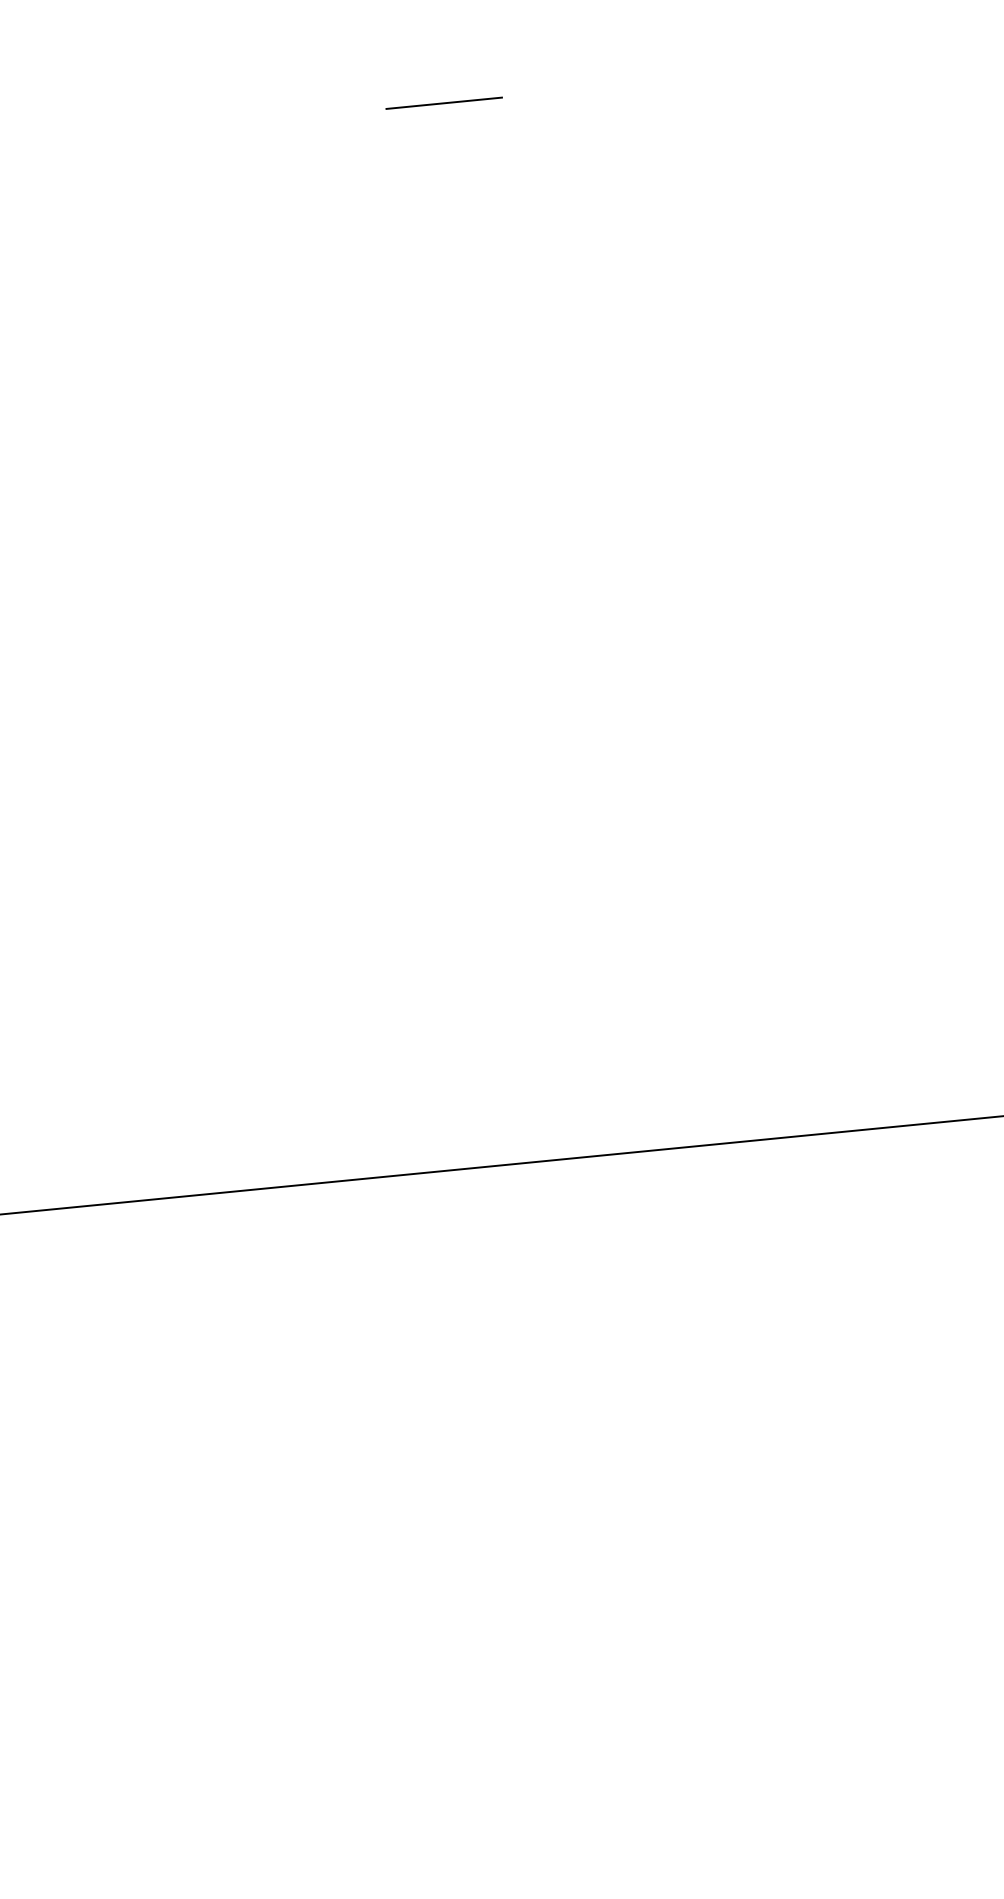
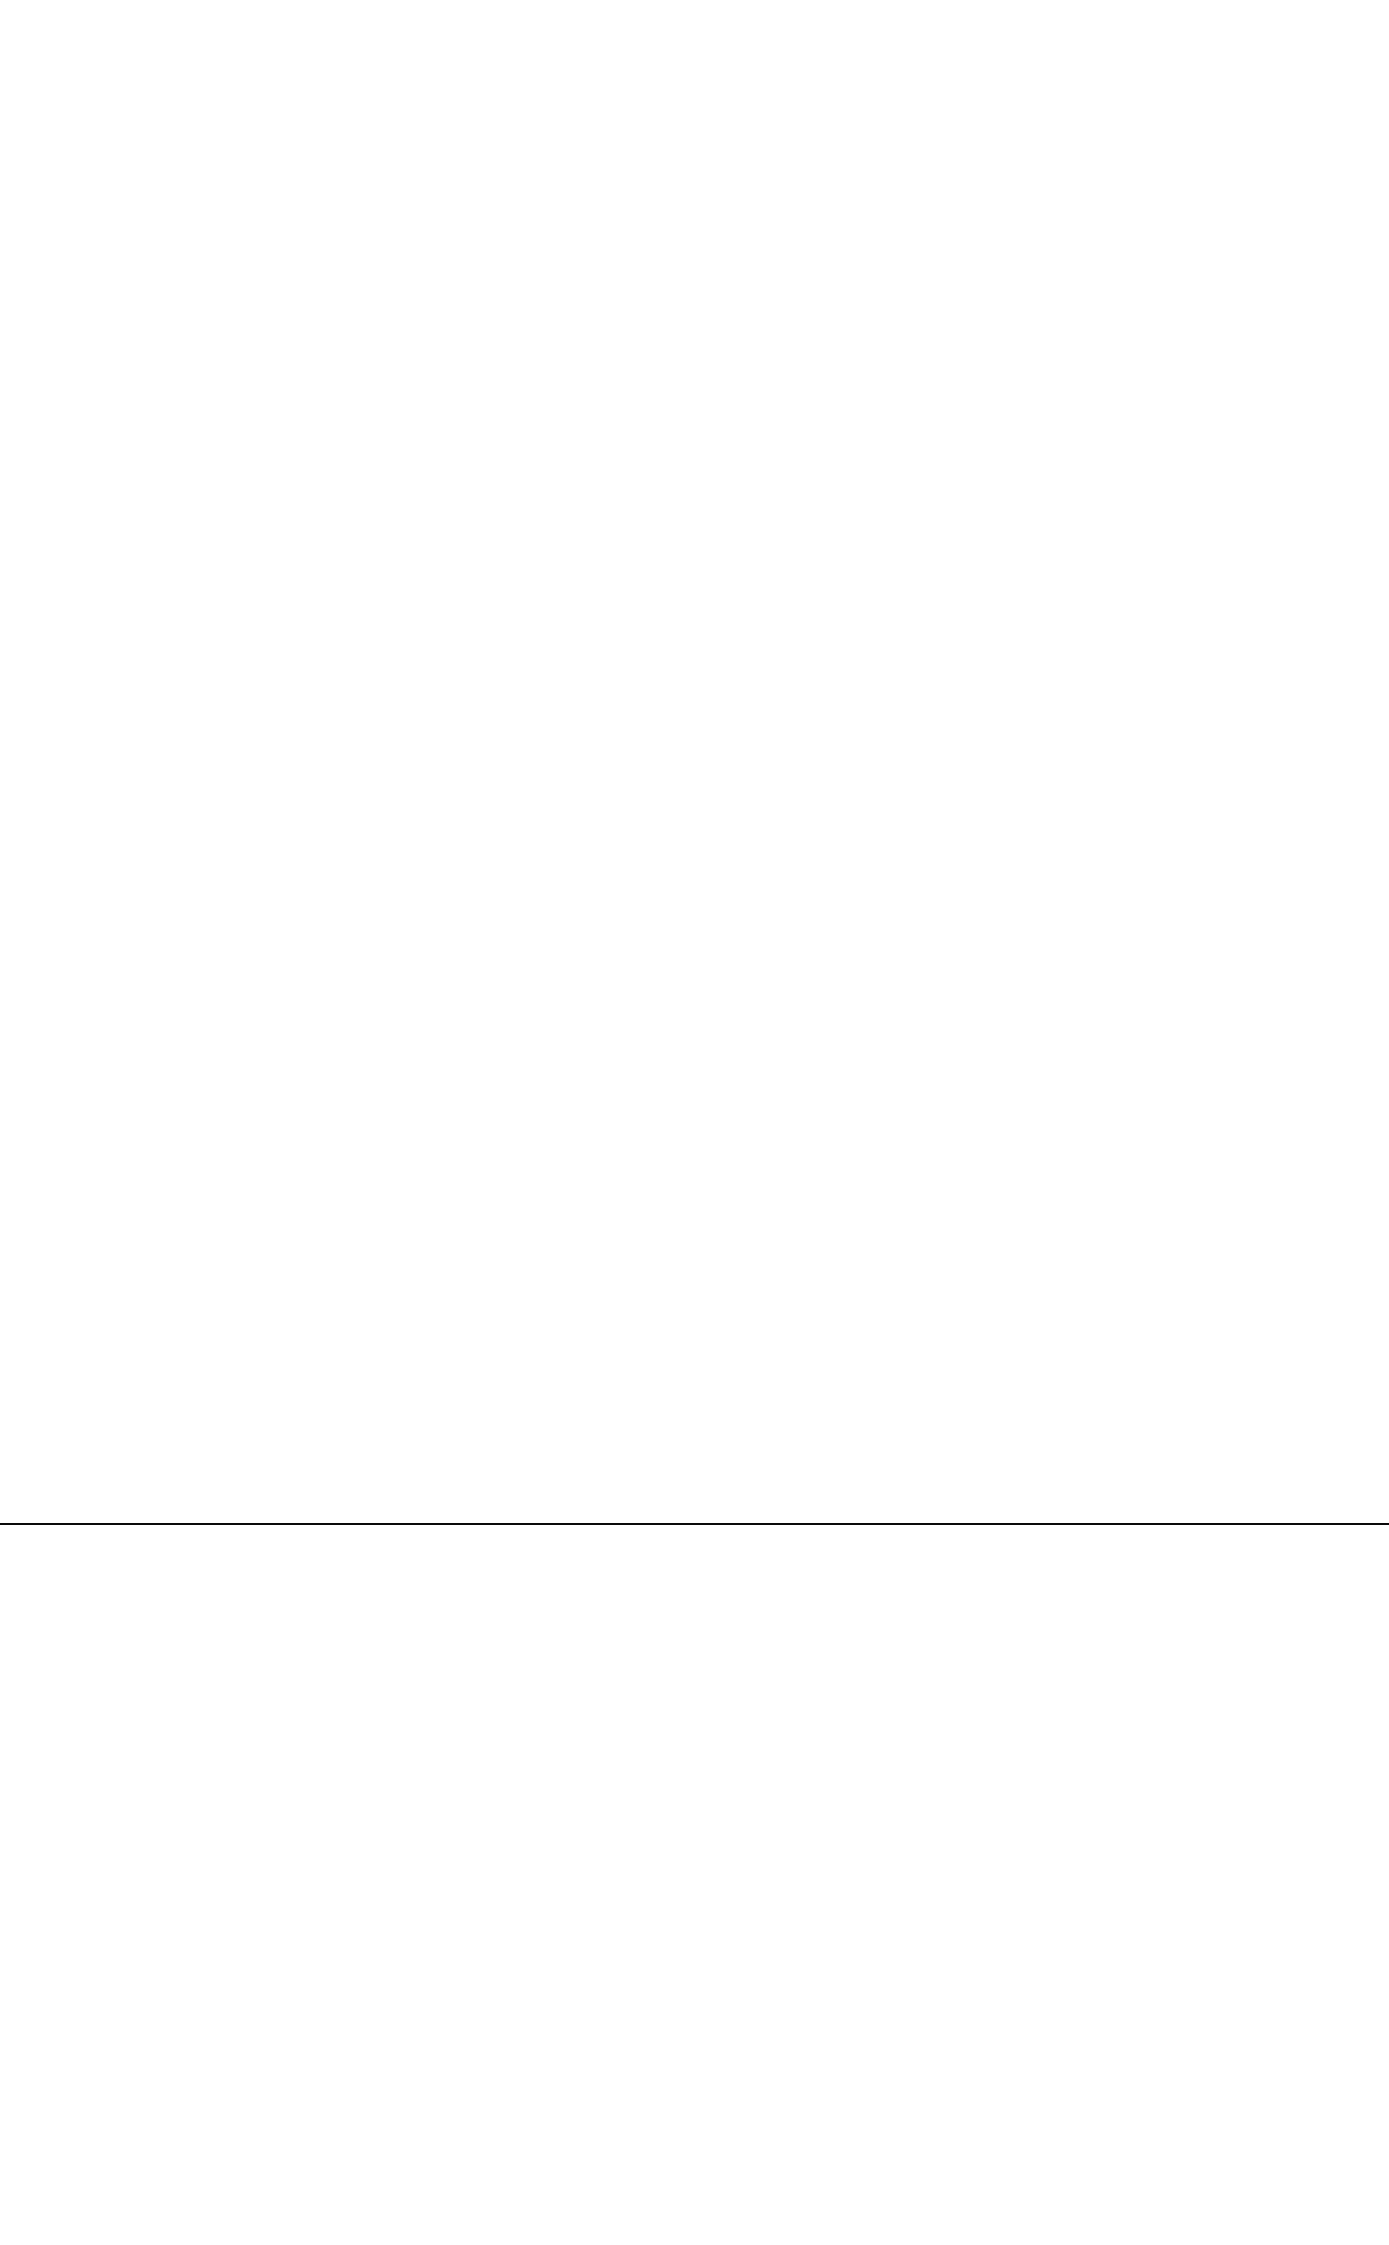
line: (443, 103) -> (642, 345), removed

